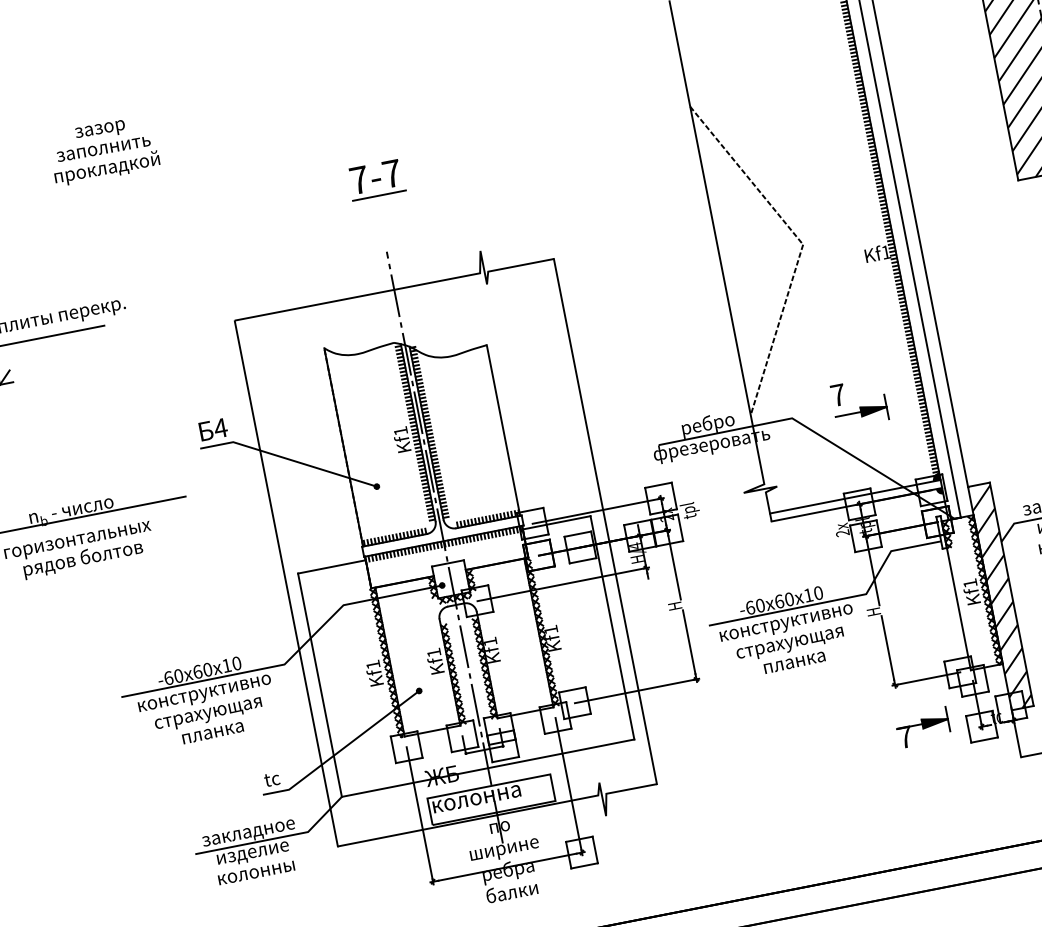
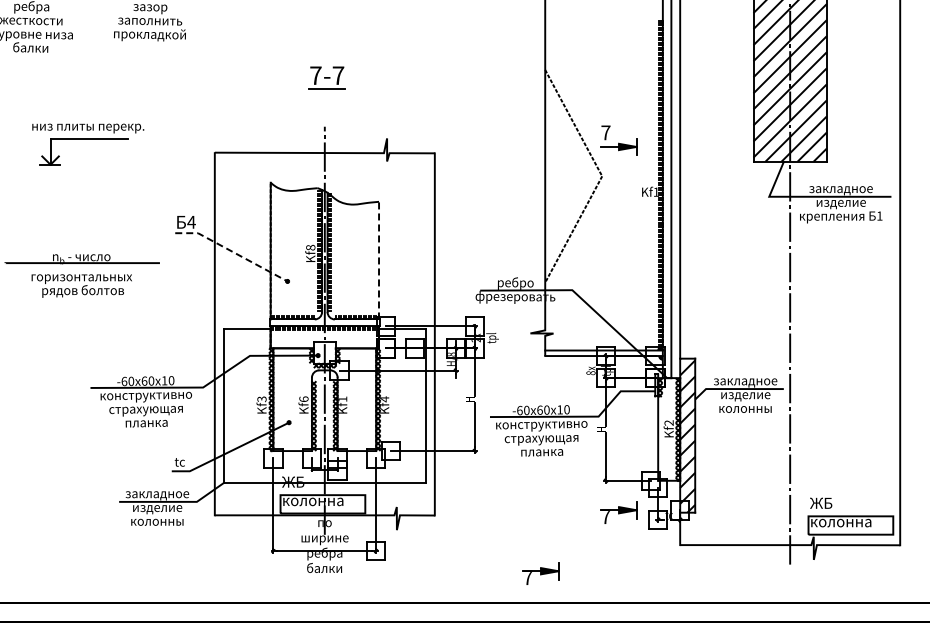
part: (858, 402) -> (618, 140), moved
text: (400, 430) -> (310, 247), Kf1 -> Kf8
line: (504, 430) -> (379, 260), solid -> dashed
line: (288, 458) -> (232, 251), solid -> dashed
text: (842, 533) -> (590, 373), 2 -> 8
text: (635, 545) -> (451, 354), H/4 -> H/8
text: (969, 582) -> (668, 422), Kf1 -> Kf2
text: (550, 630) -> (384, 399), Kf1 -> Kf4
text: (433, 651) -> (303, 398), Kf1 -> Kf6
text: (372, 665) -> (261, 399), Kf1 -> Kf3
part: (826, 838) -> (540, 573), added

